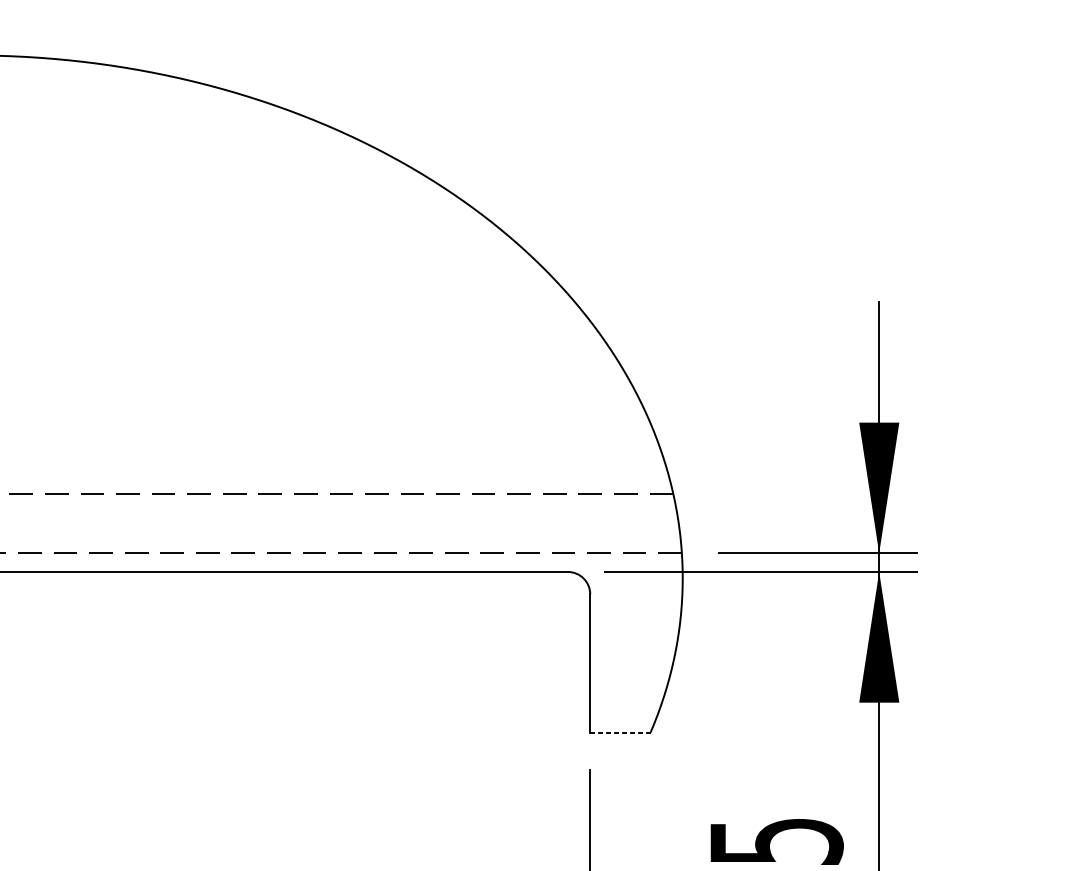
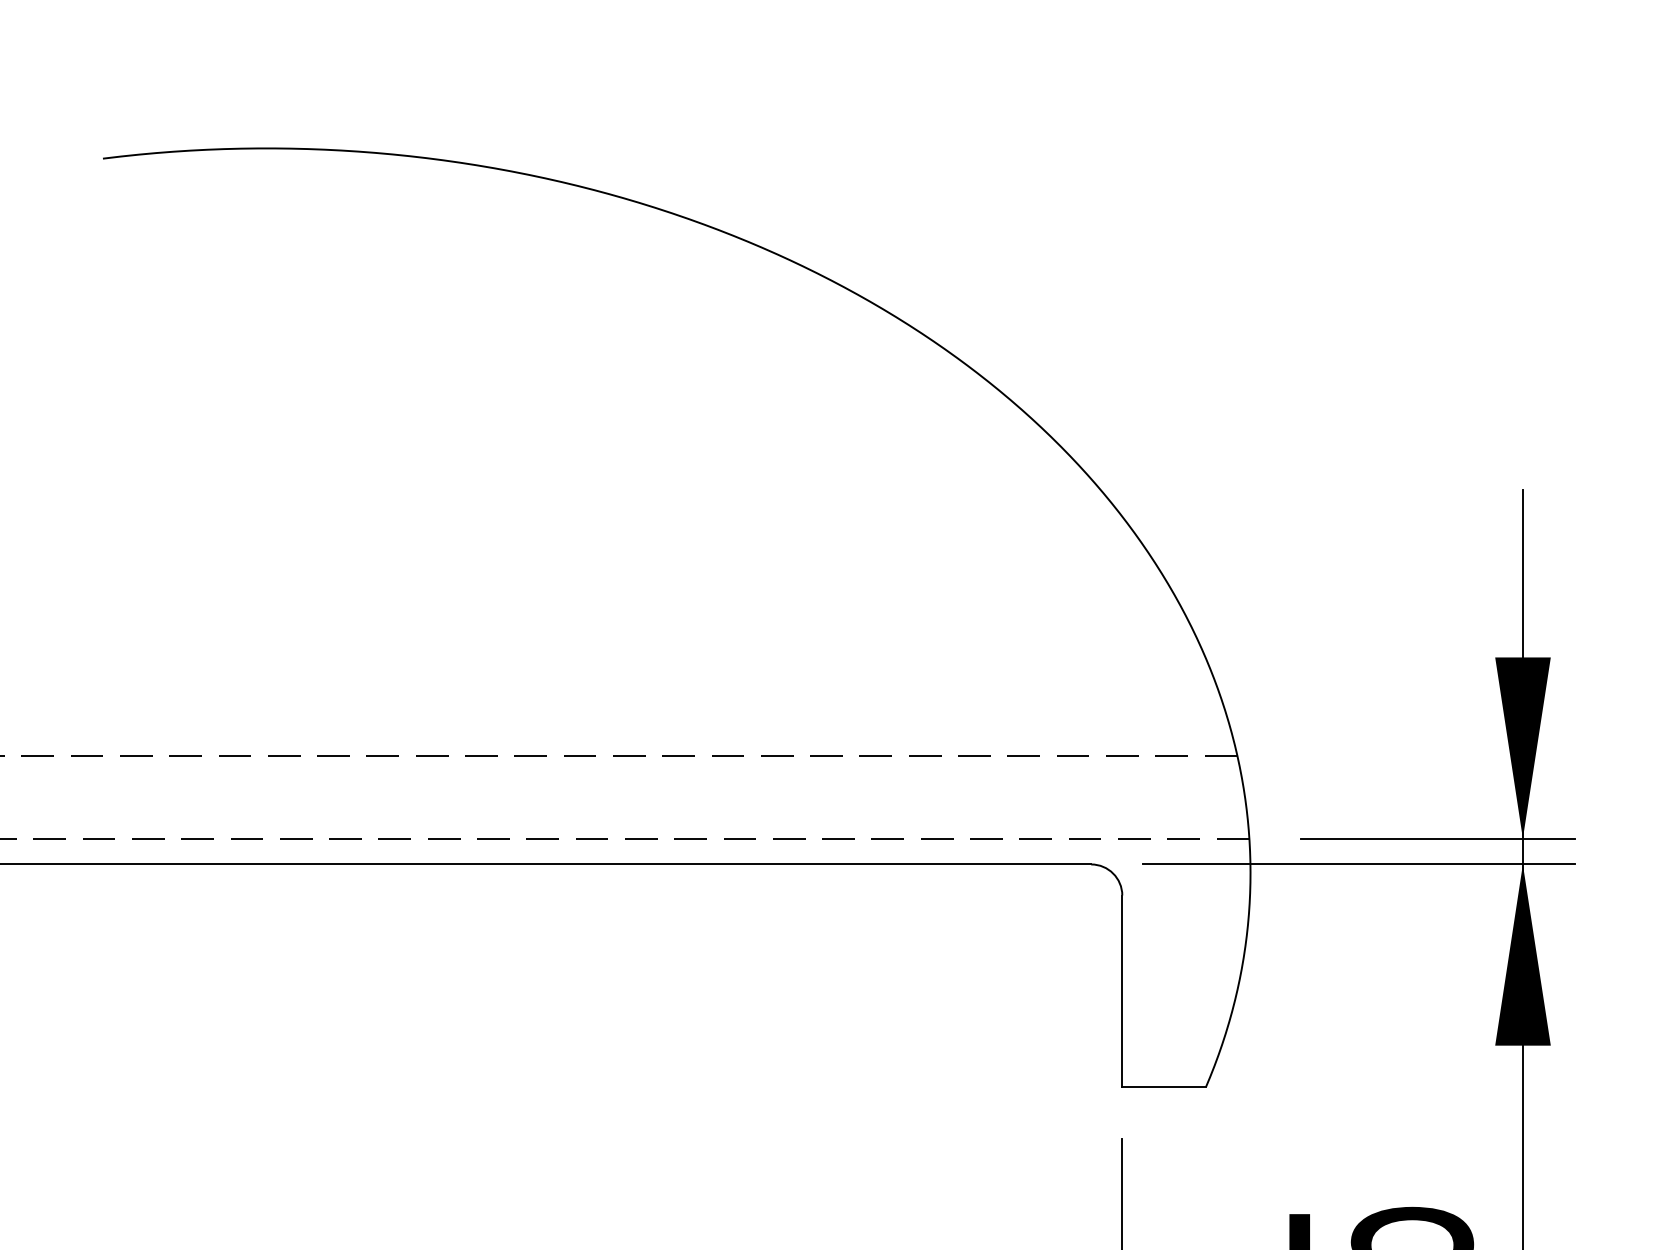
line: (620, 732) -> (1164, 1087), dashed -> solid

